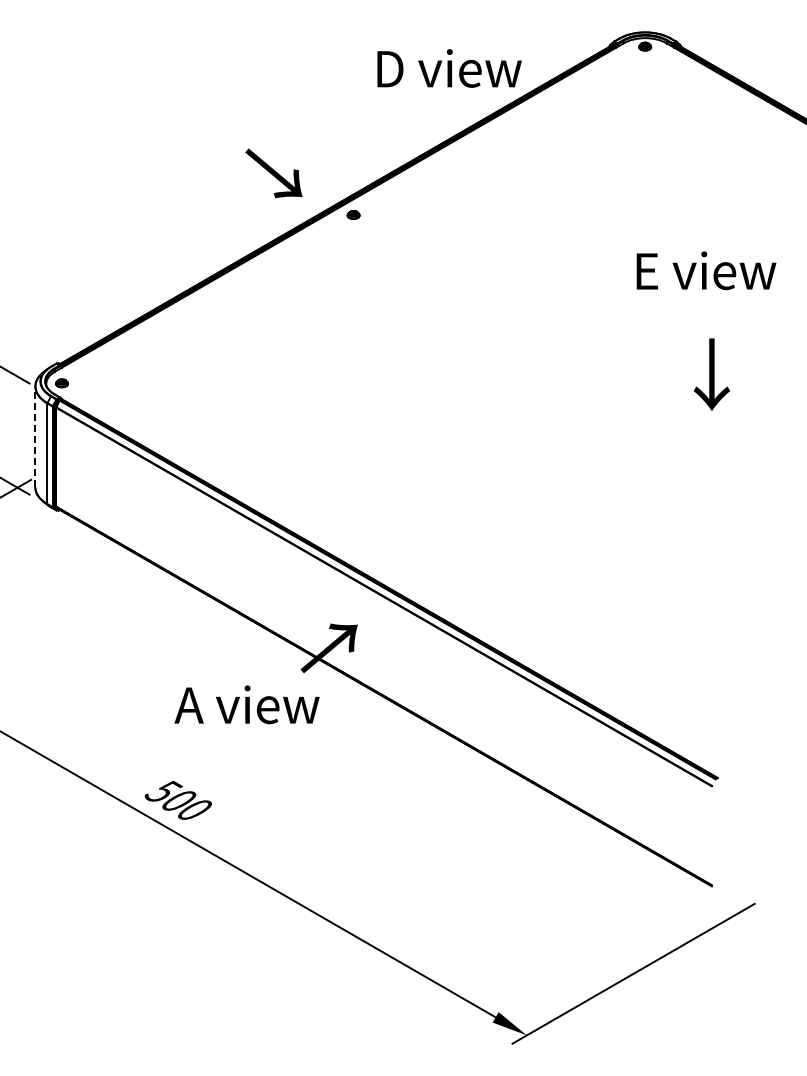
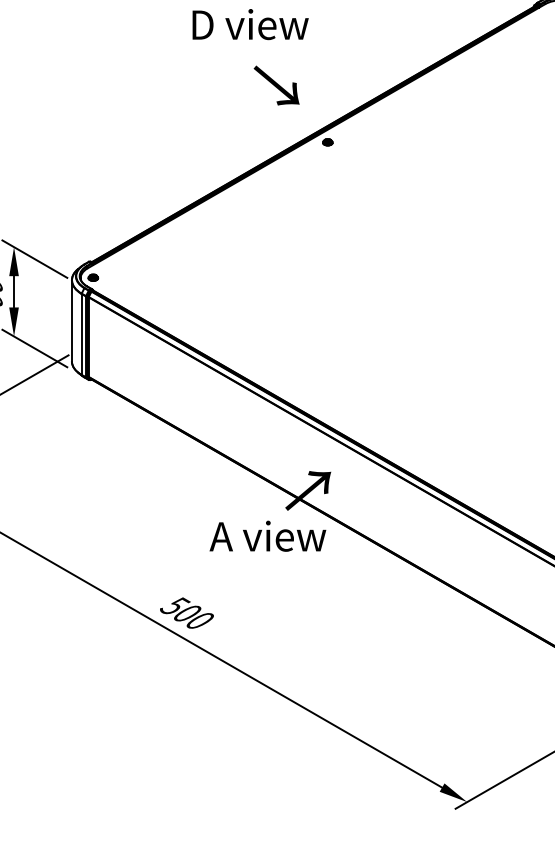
text: (449, 68) -> (250, 24), moved
text: (273, 173) -> (276, 85), moved
line: (35, 436) -> (72, 320), dashed -> solid
text: (246, 704) -> (267, 536), moved

